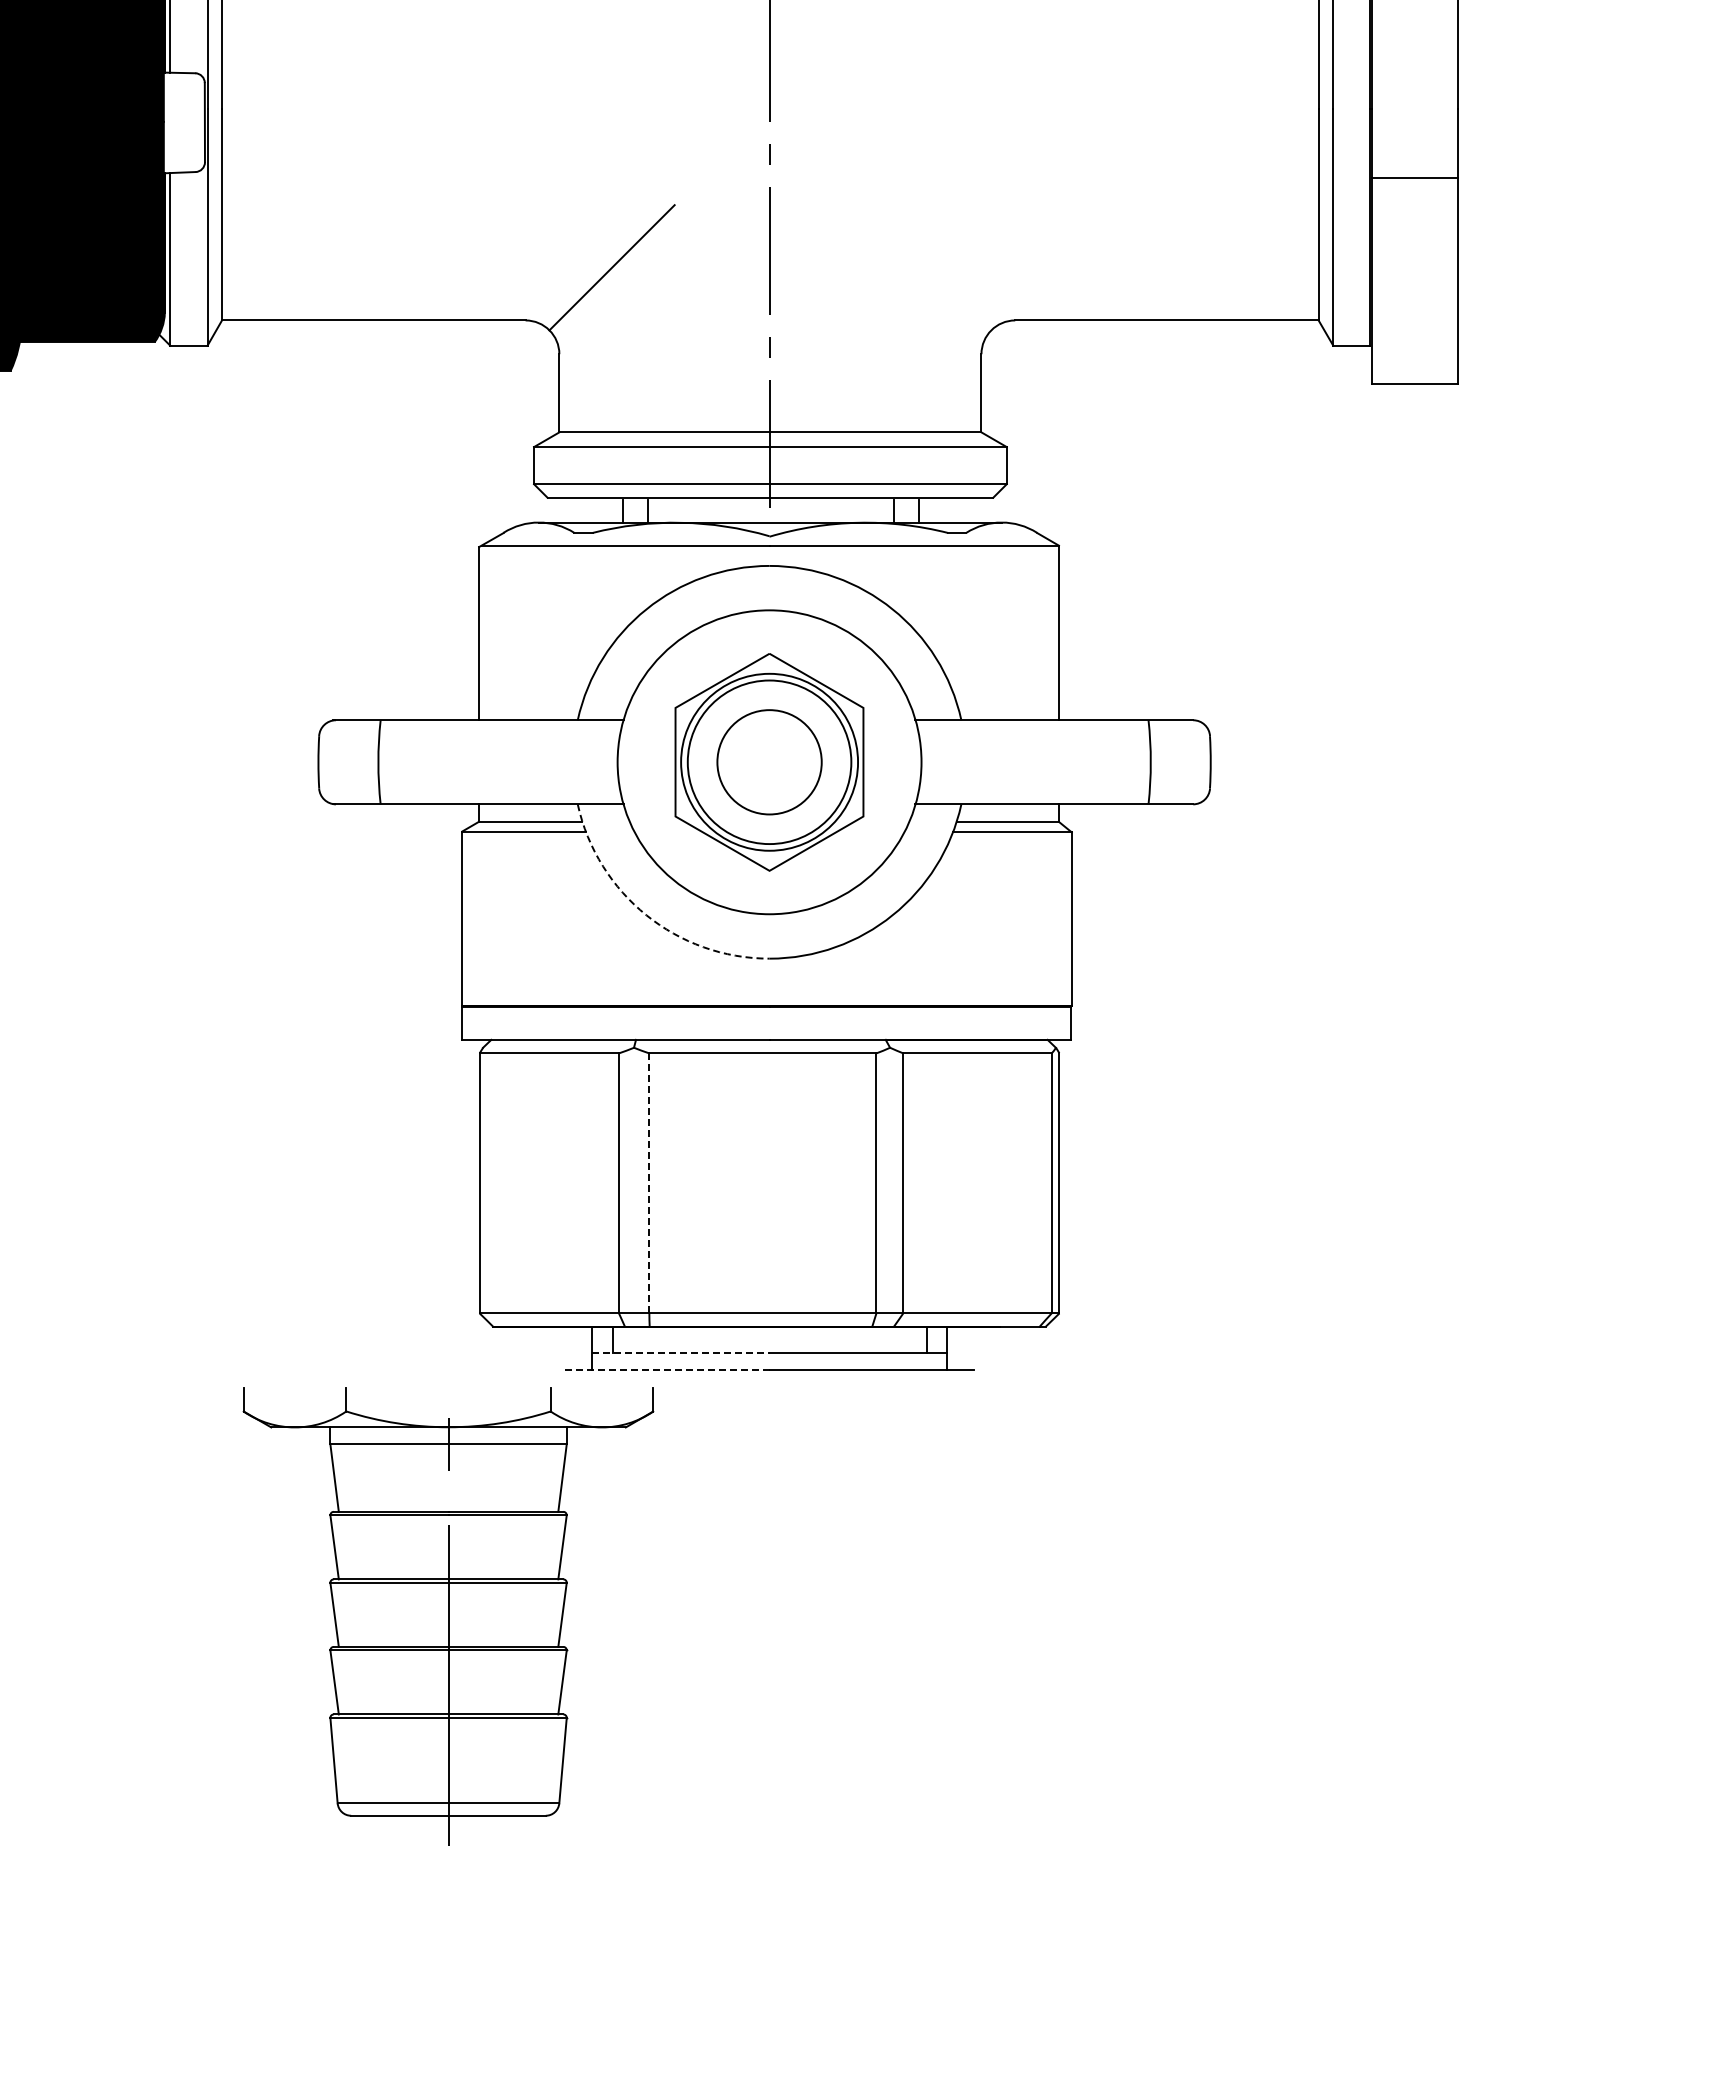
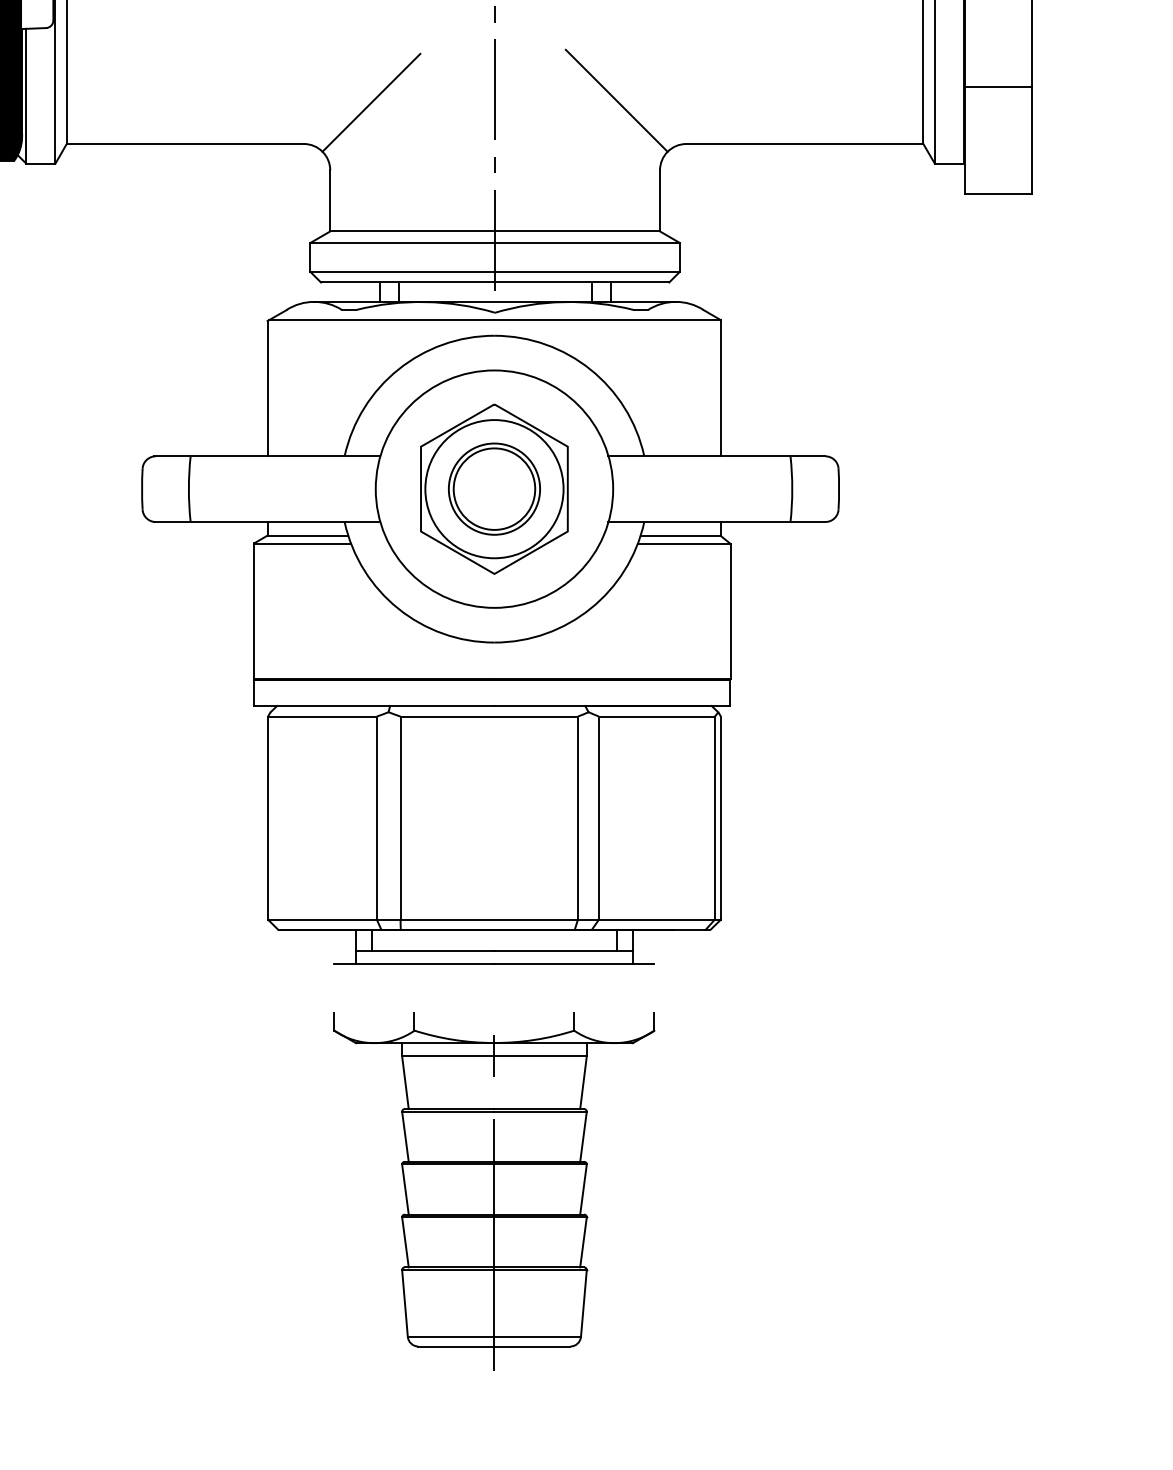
line: (1414, 178) -> (998, 87), moved
line: (925, 264) -> (616, 100), added
circle: (769, 761) -> (494, 488), size x0.71
arc: (646, 915) -> (398, 608), dashed -> solid
line: (649, 1182) -> (400, 817), dashed -> solid
line: (680, 1353) -> (424, 951), dashed -> solid
line: (667, 1370) -> (414, 964), dashed -> solid
part: (448, 1616) -> (494, 1190), moved

